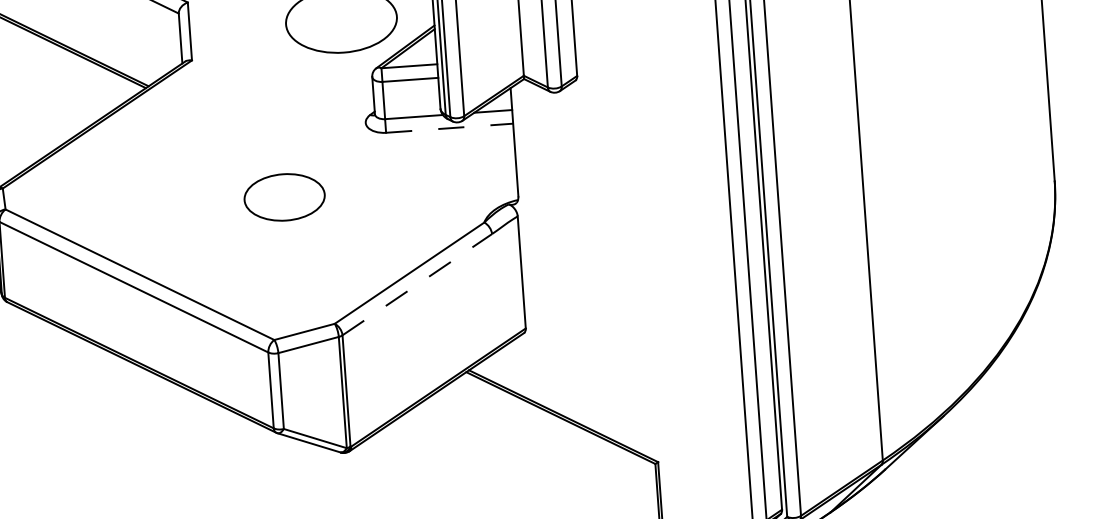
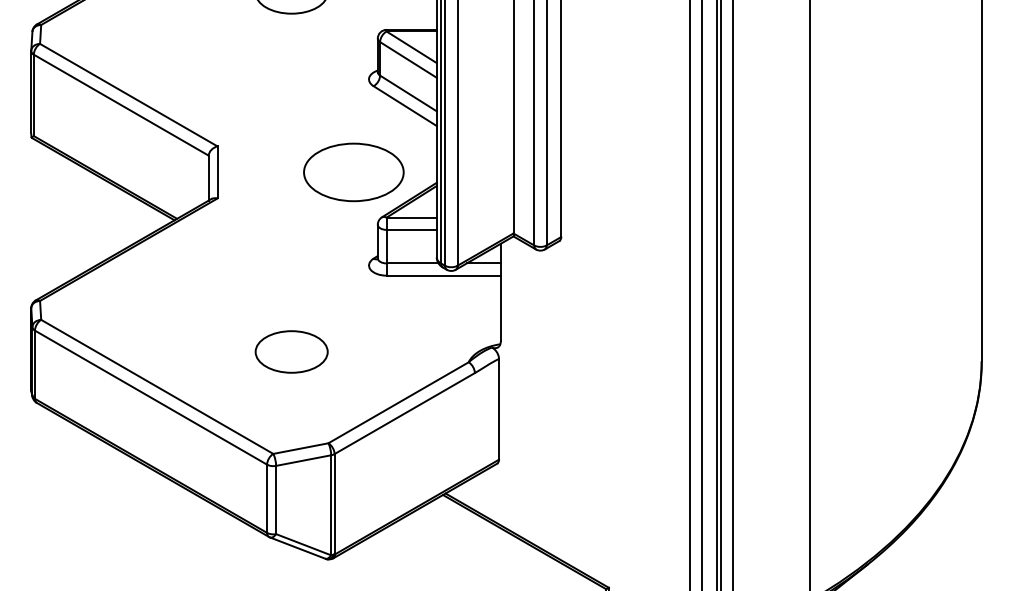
line: (450, 127) -> (444, 275), dashed -> solid
part: (284, 196) -> (291, 351), moved
line: (417, 284) -> (404, 413), dashed -> solid

